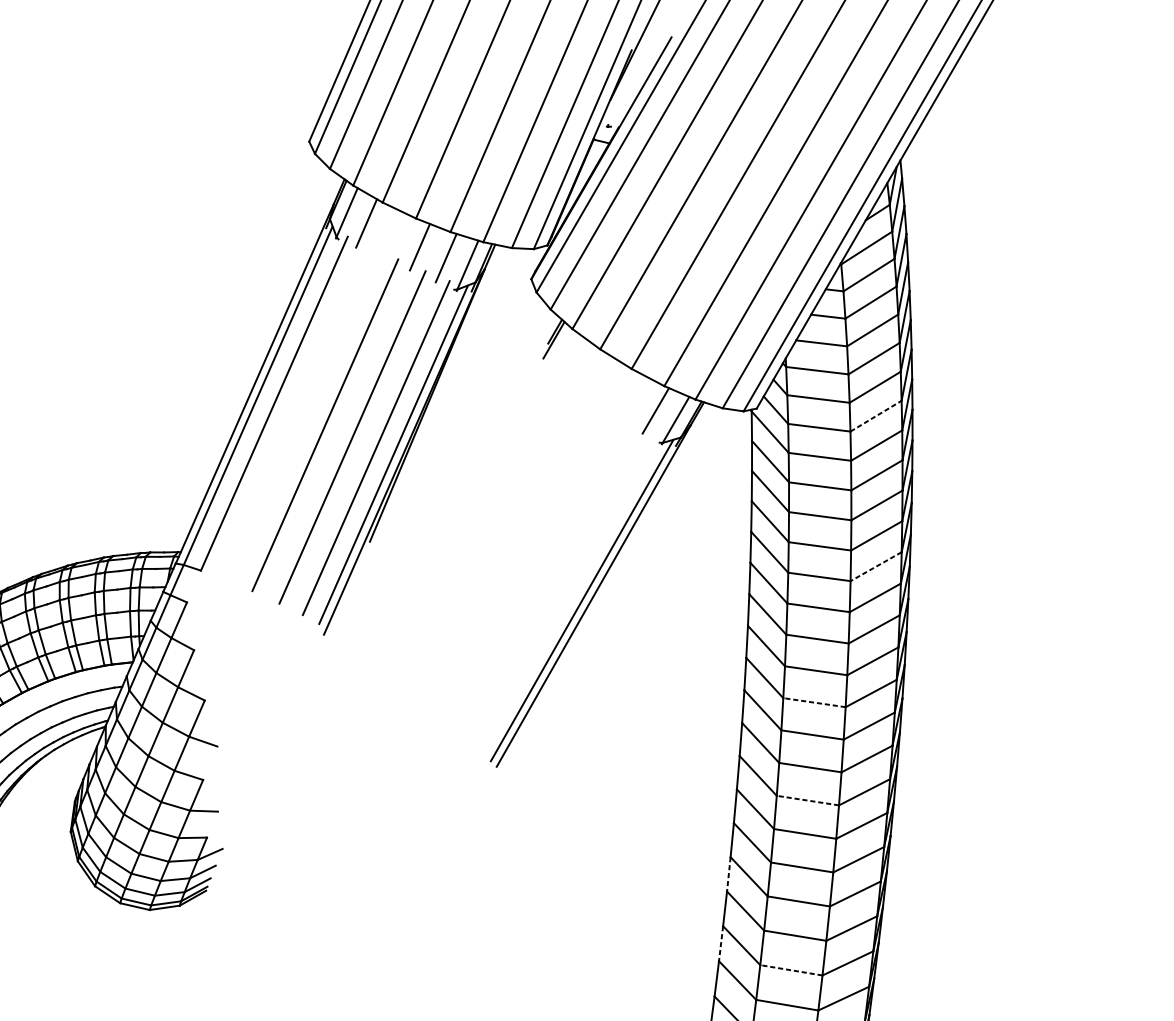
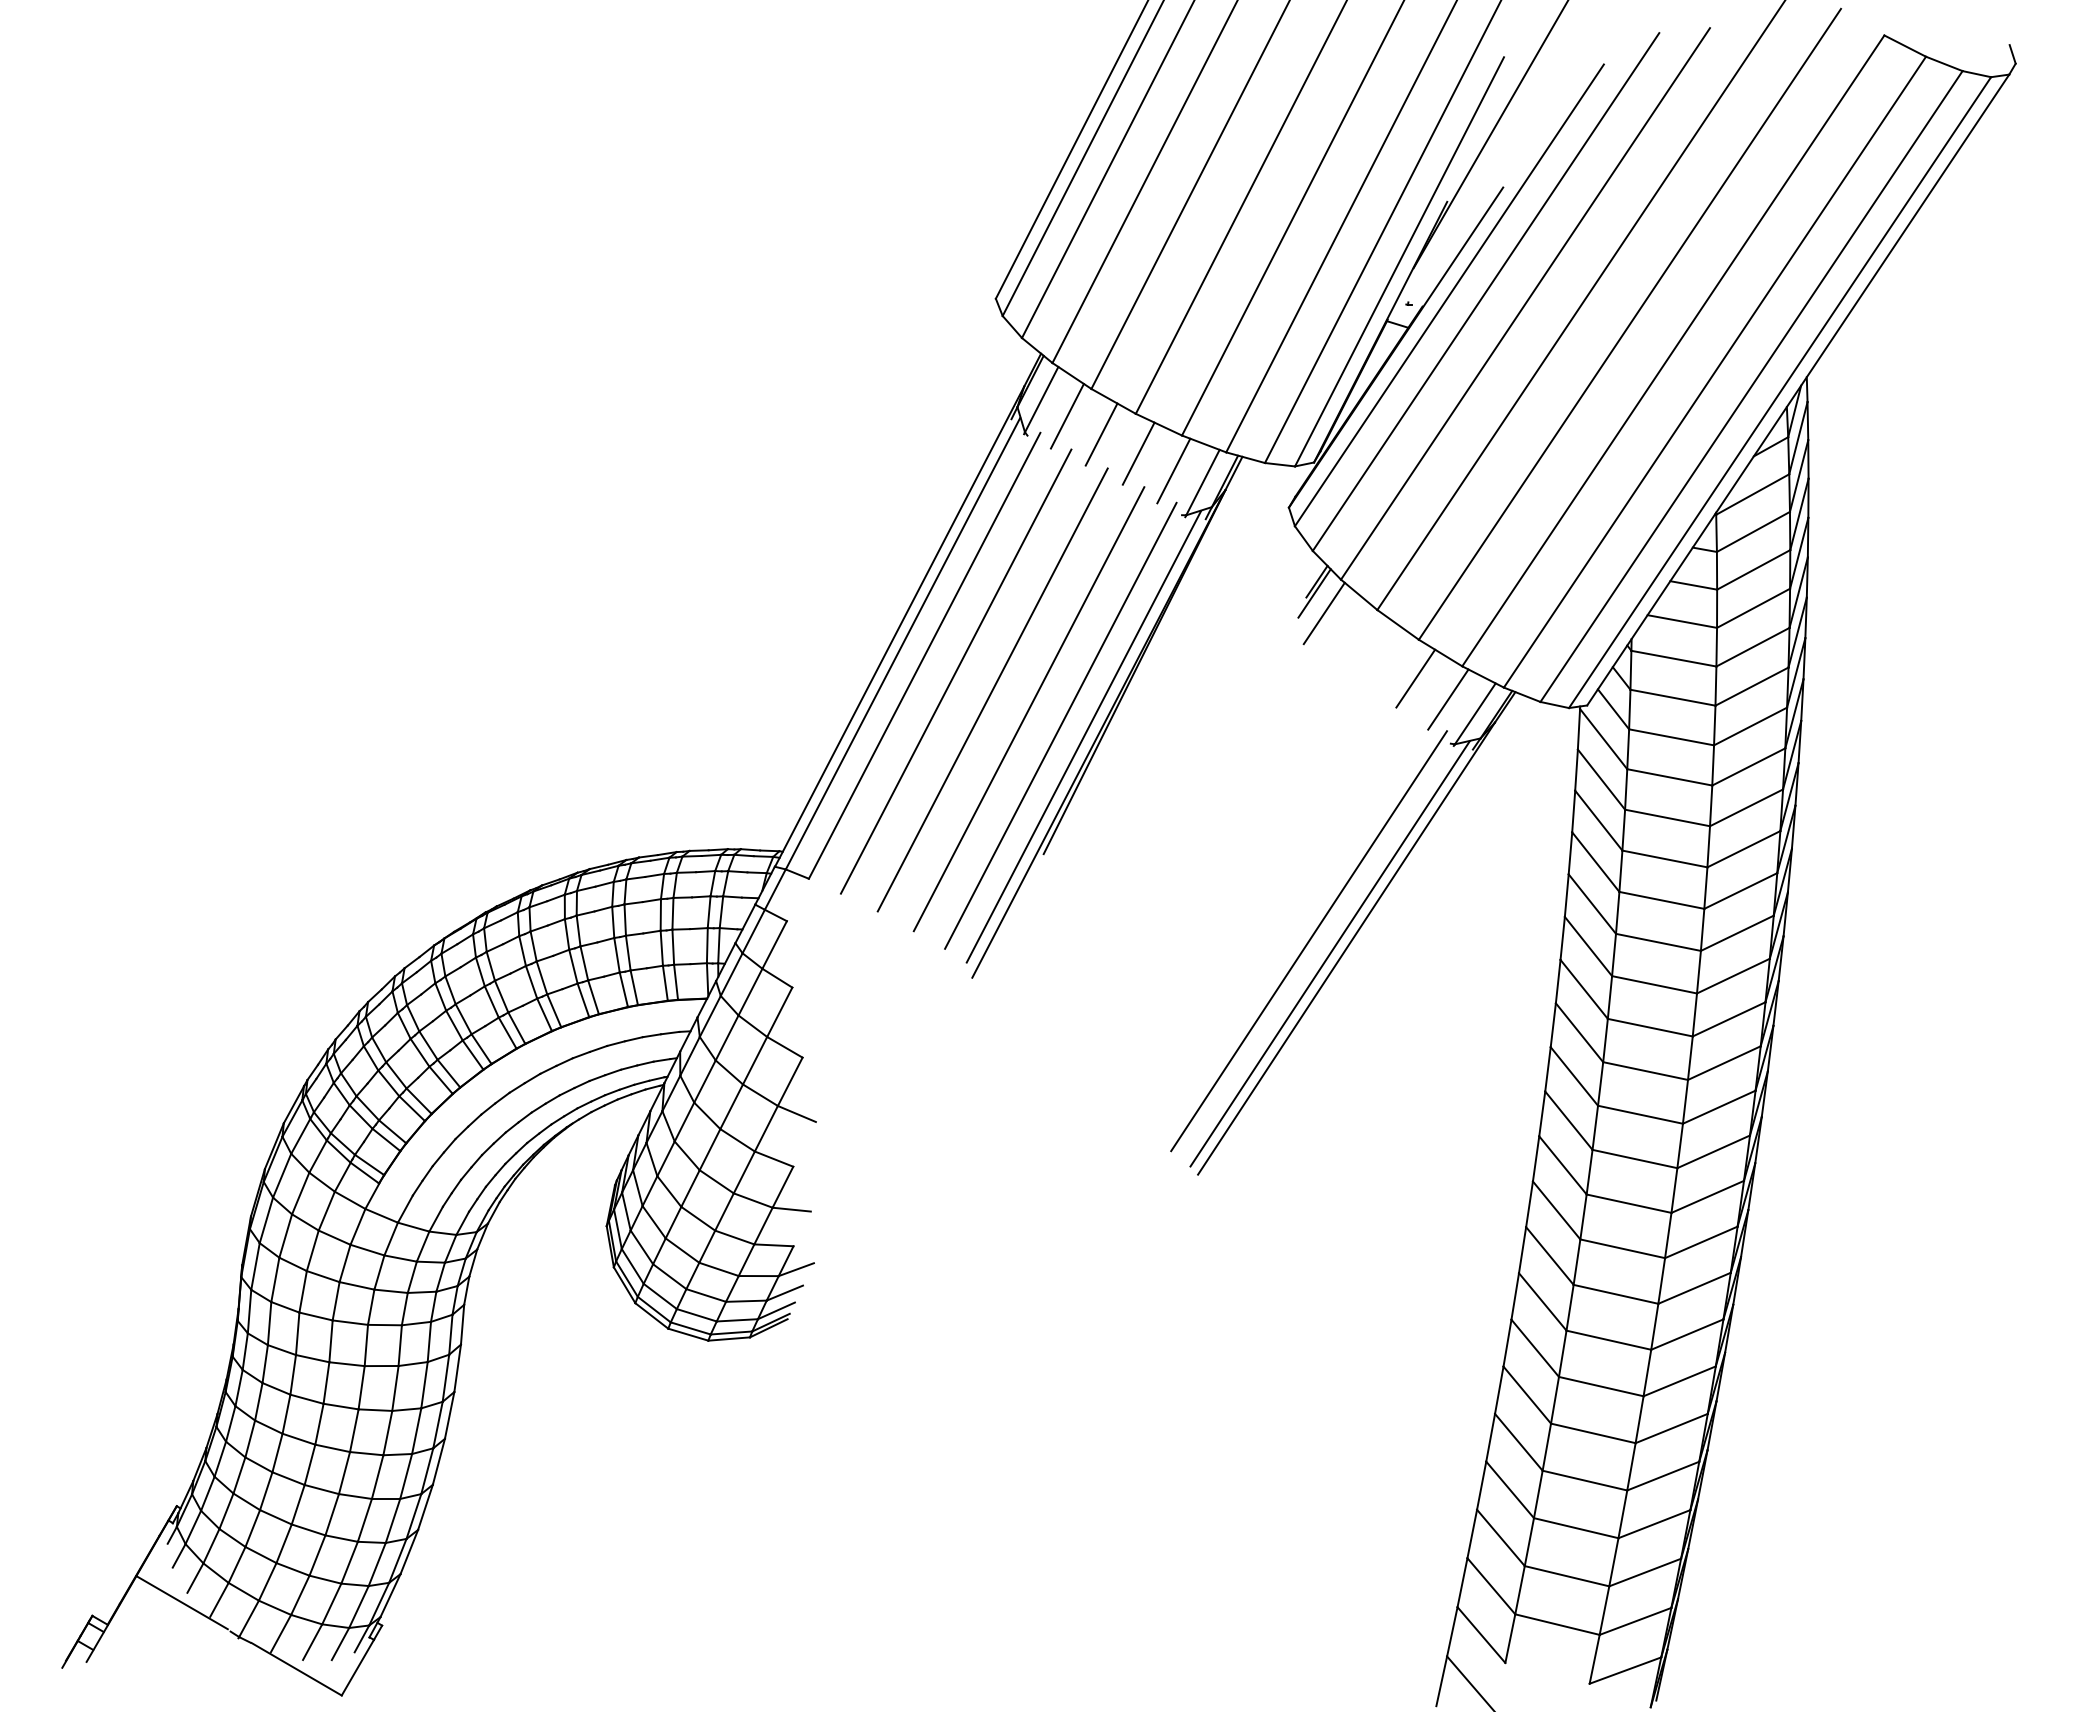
line: (392, 235) -> (1101, 434), added
line: (561, 354) -> (1323, 613), added
line: (631, 397) -> (1415, 678), added
line: (298, 413) -> (956, 671), added
line: (876, 416) -> (1751, 726), dashed -> solid
line: (875, 566) -> (1736, 933), dashed -> solid
line: (566, 592) -> (1309, 941), added
line: (814, 702) -> (1640, 1114), dashed -> solid
line: (807, 800) -> (1622, 1248), dashed -> solid
line: (728, 874) -> (1507, 1343), dashed -> solid
line: (720, 944) -> (1490, 1438), dashed -> solid
line: (791, 970) -> (1584, 1480), dashed -> solid

